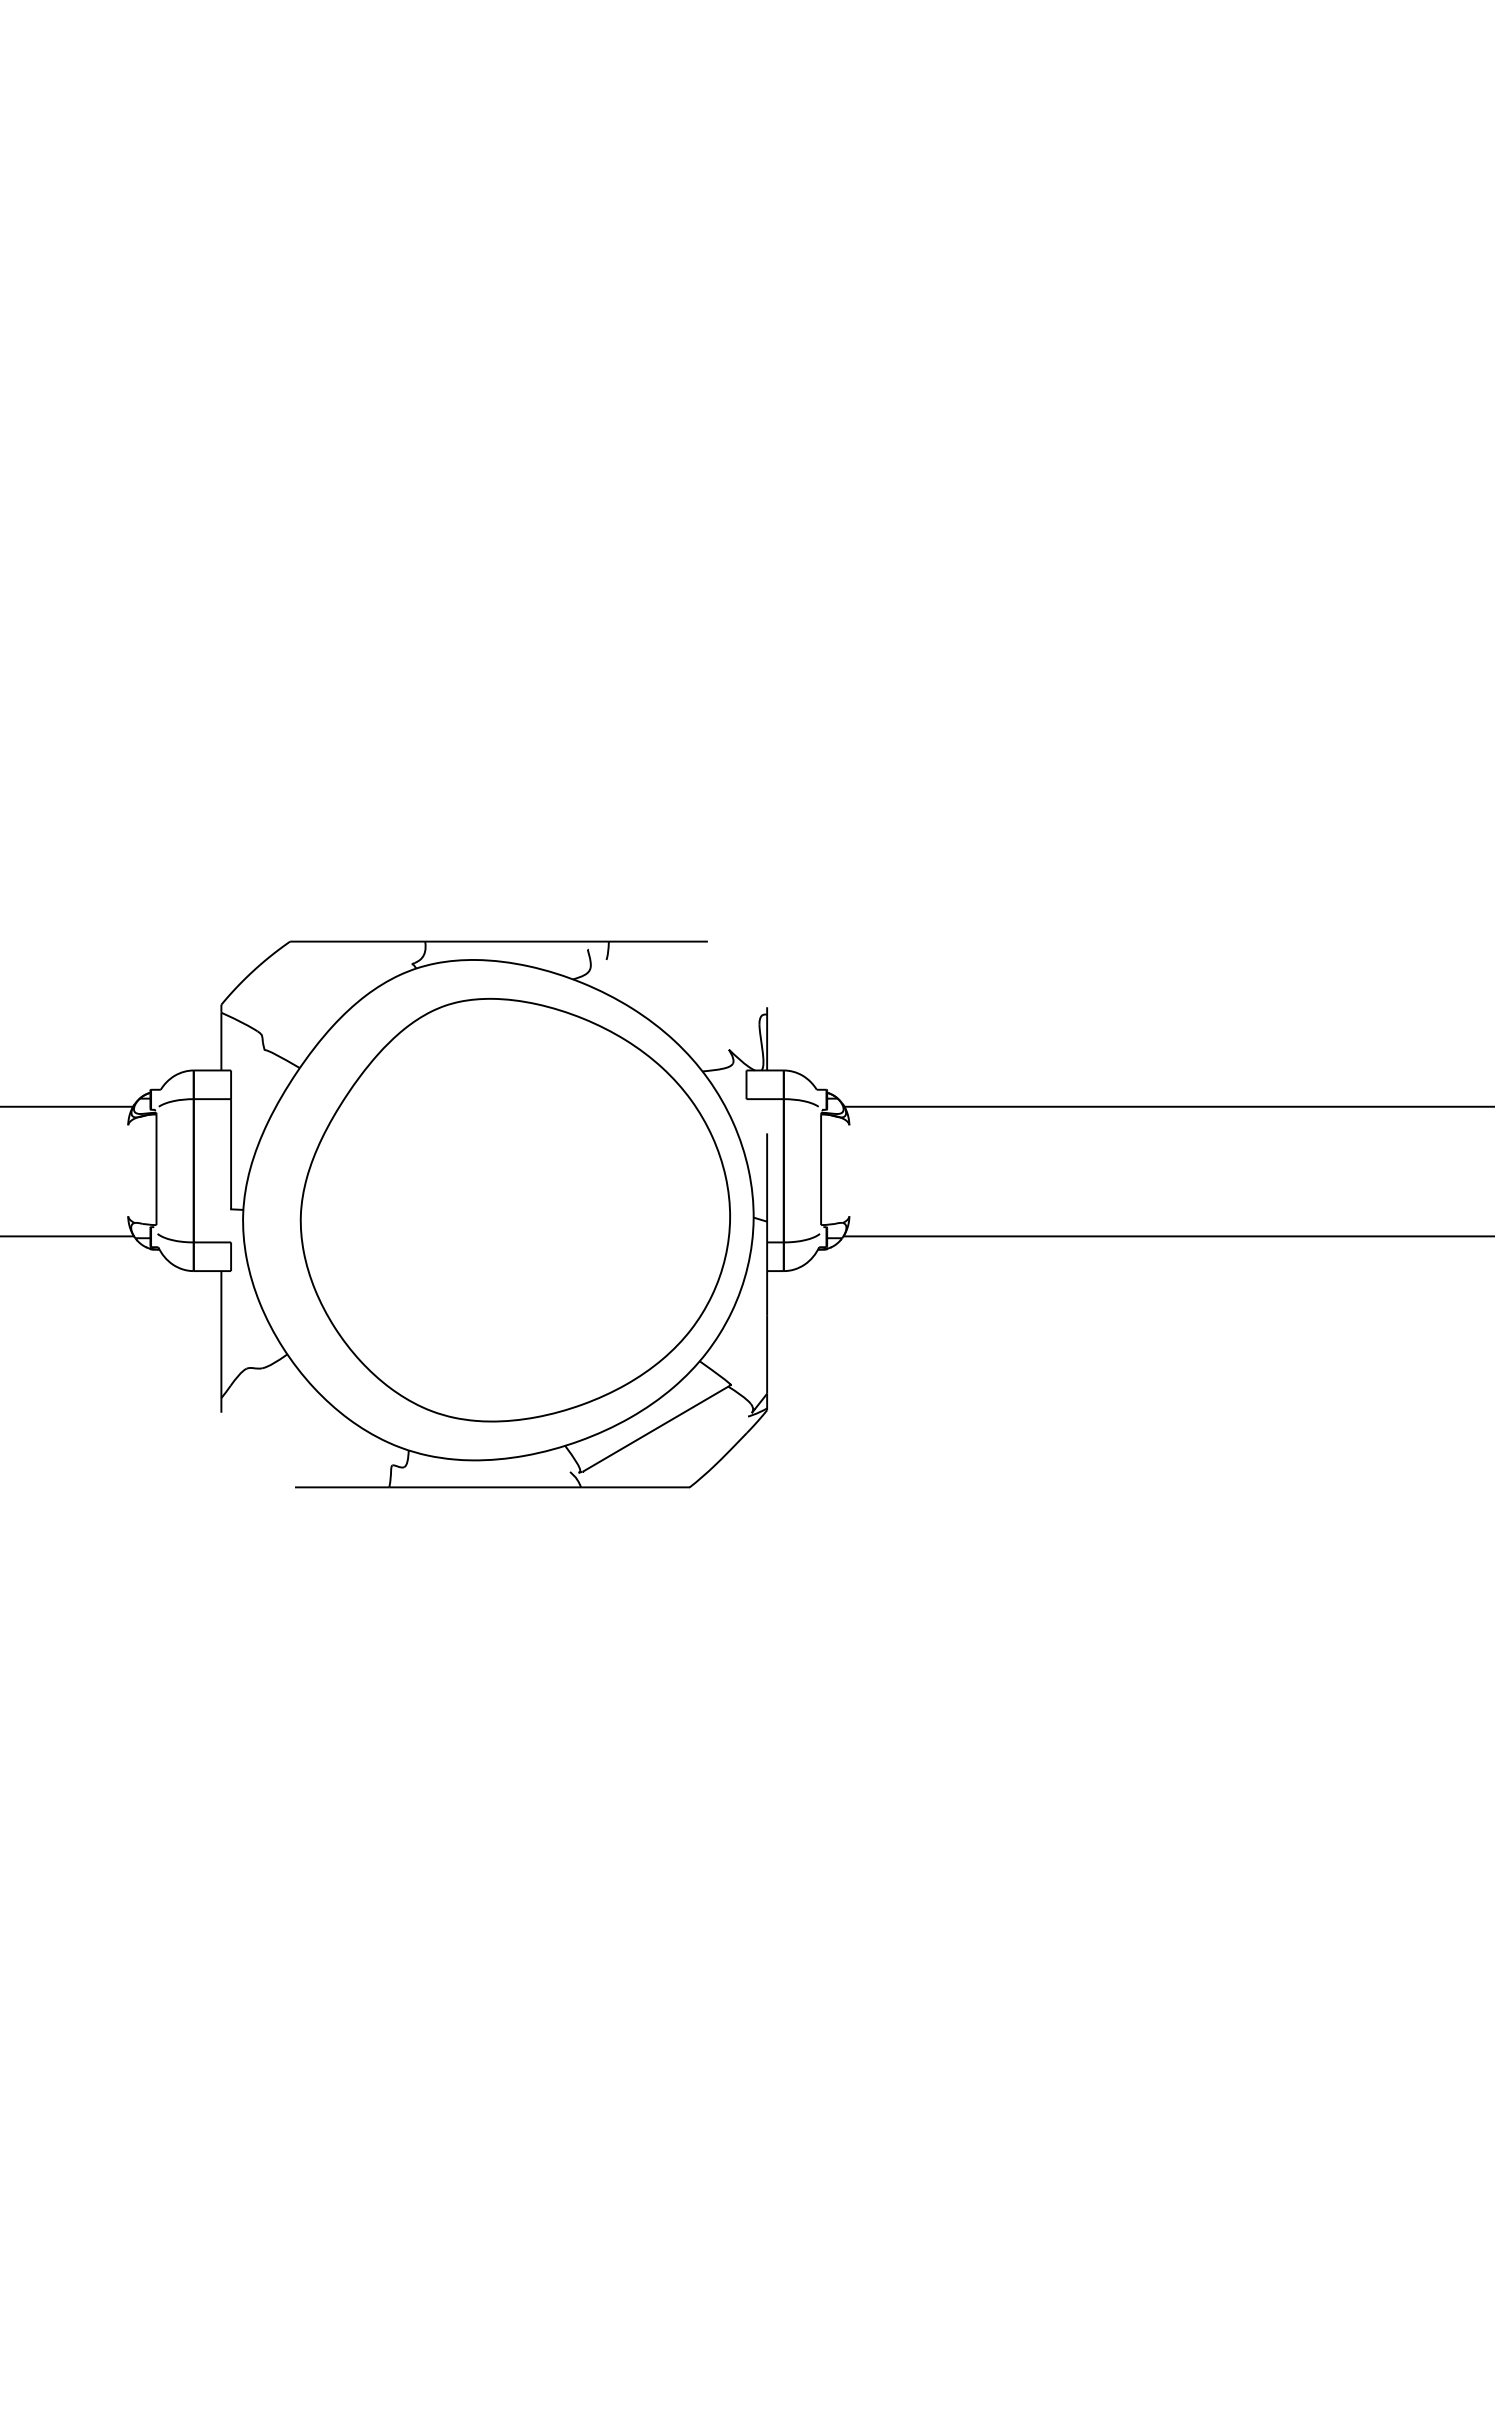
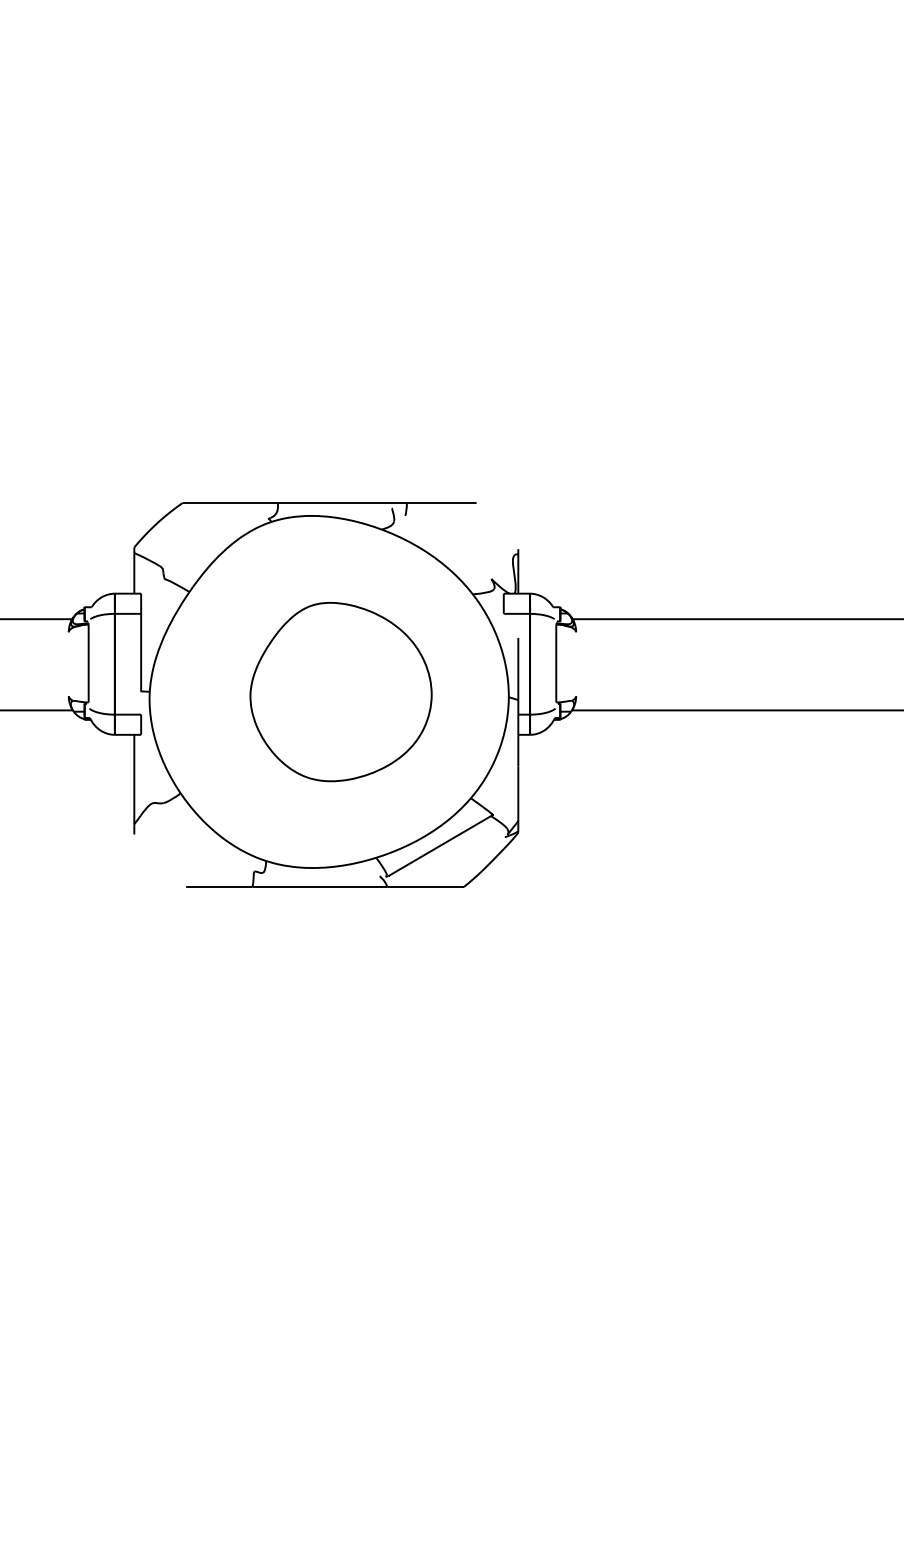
part: (514, 1210) -> (340, 692), size x0.6

